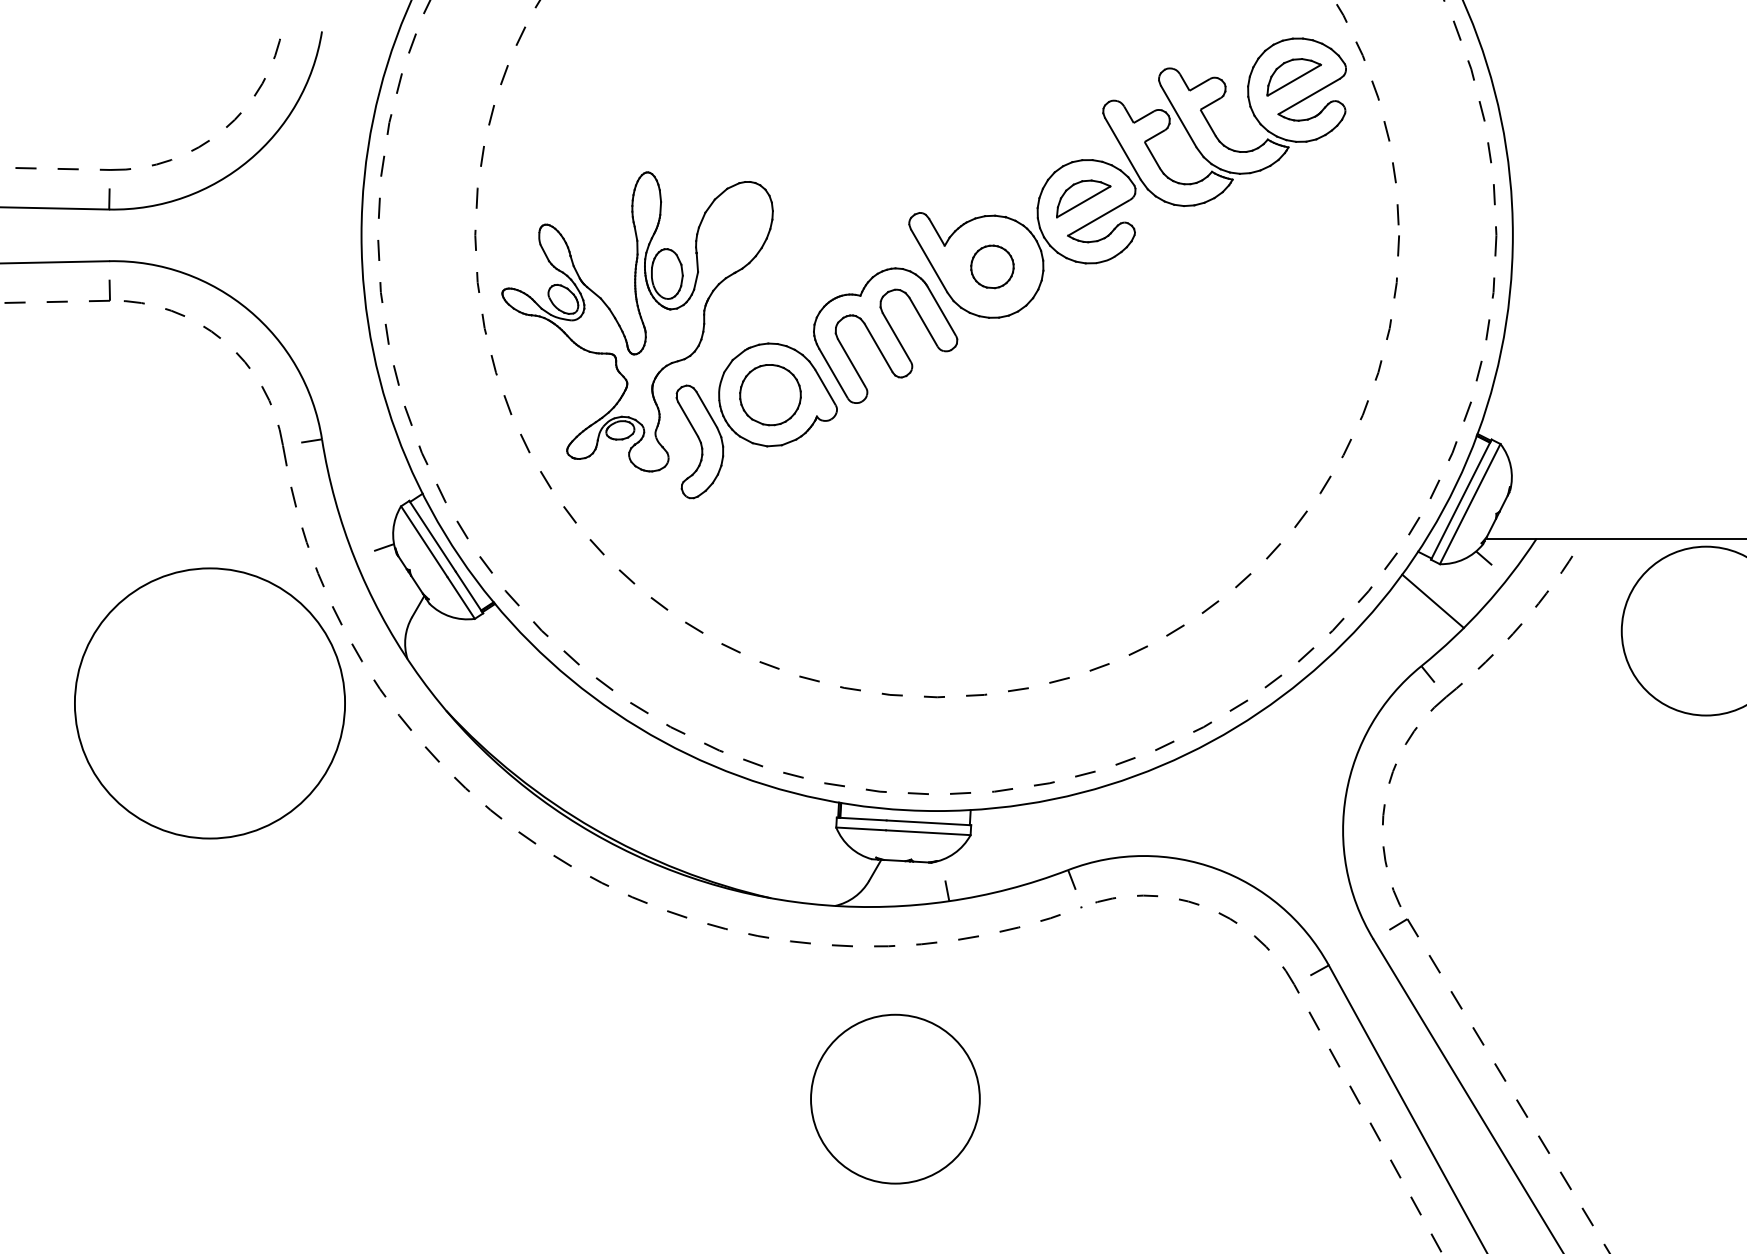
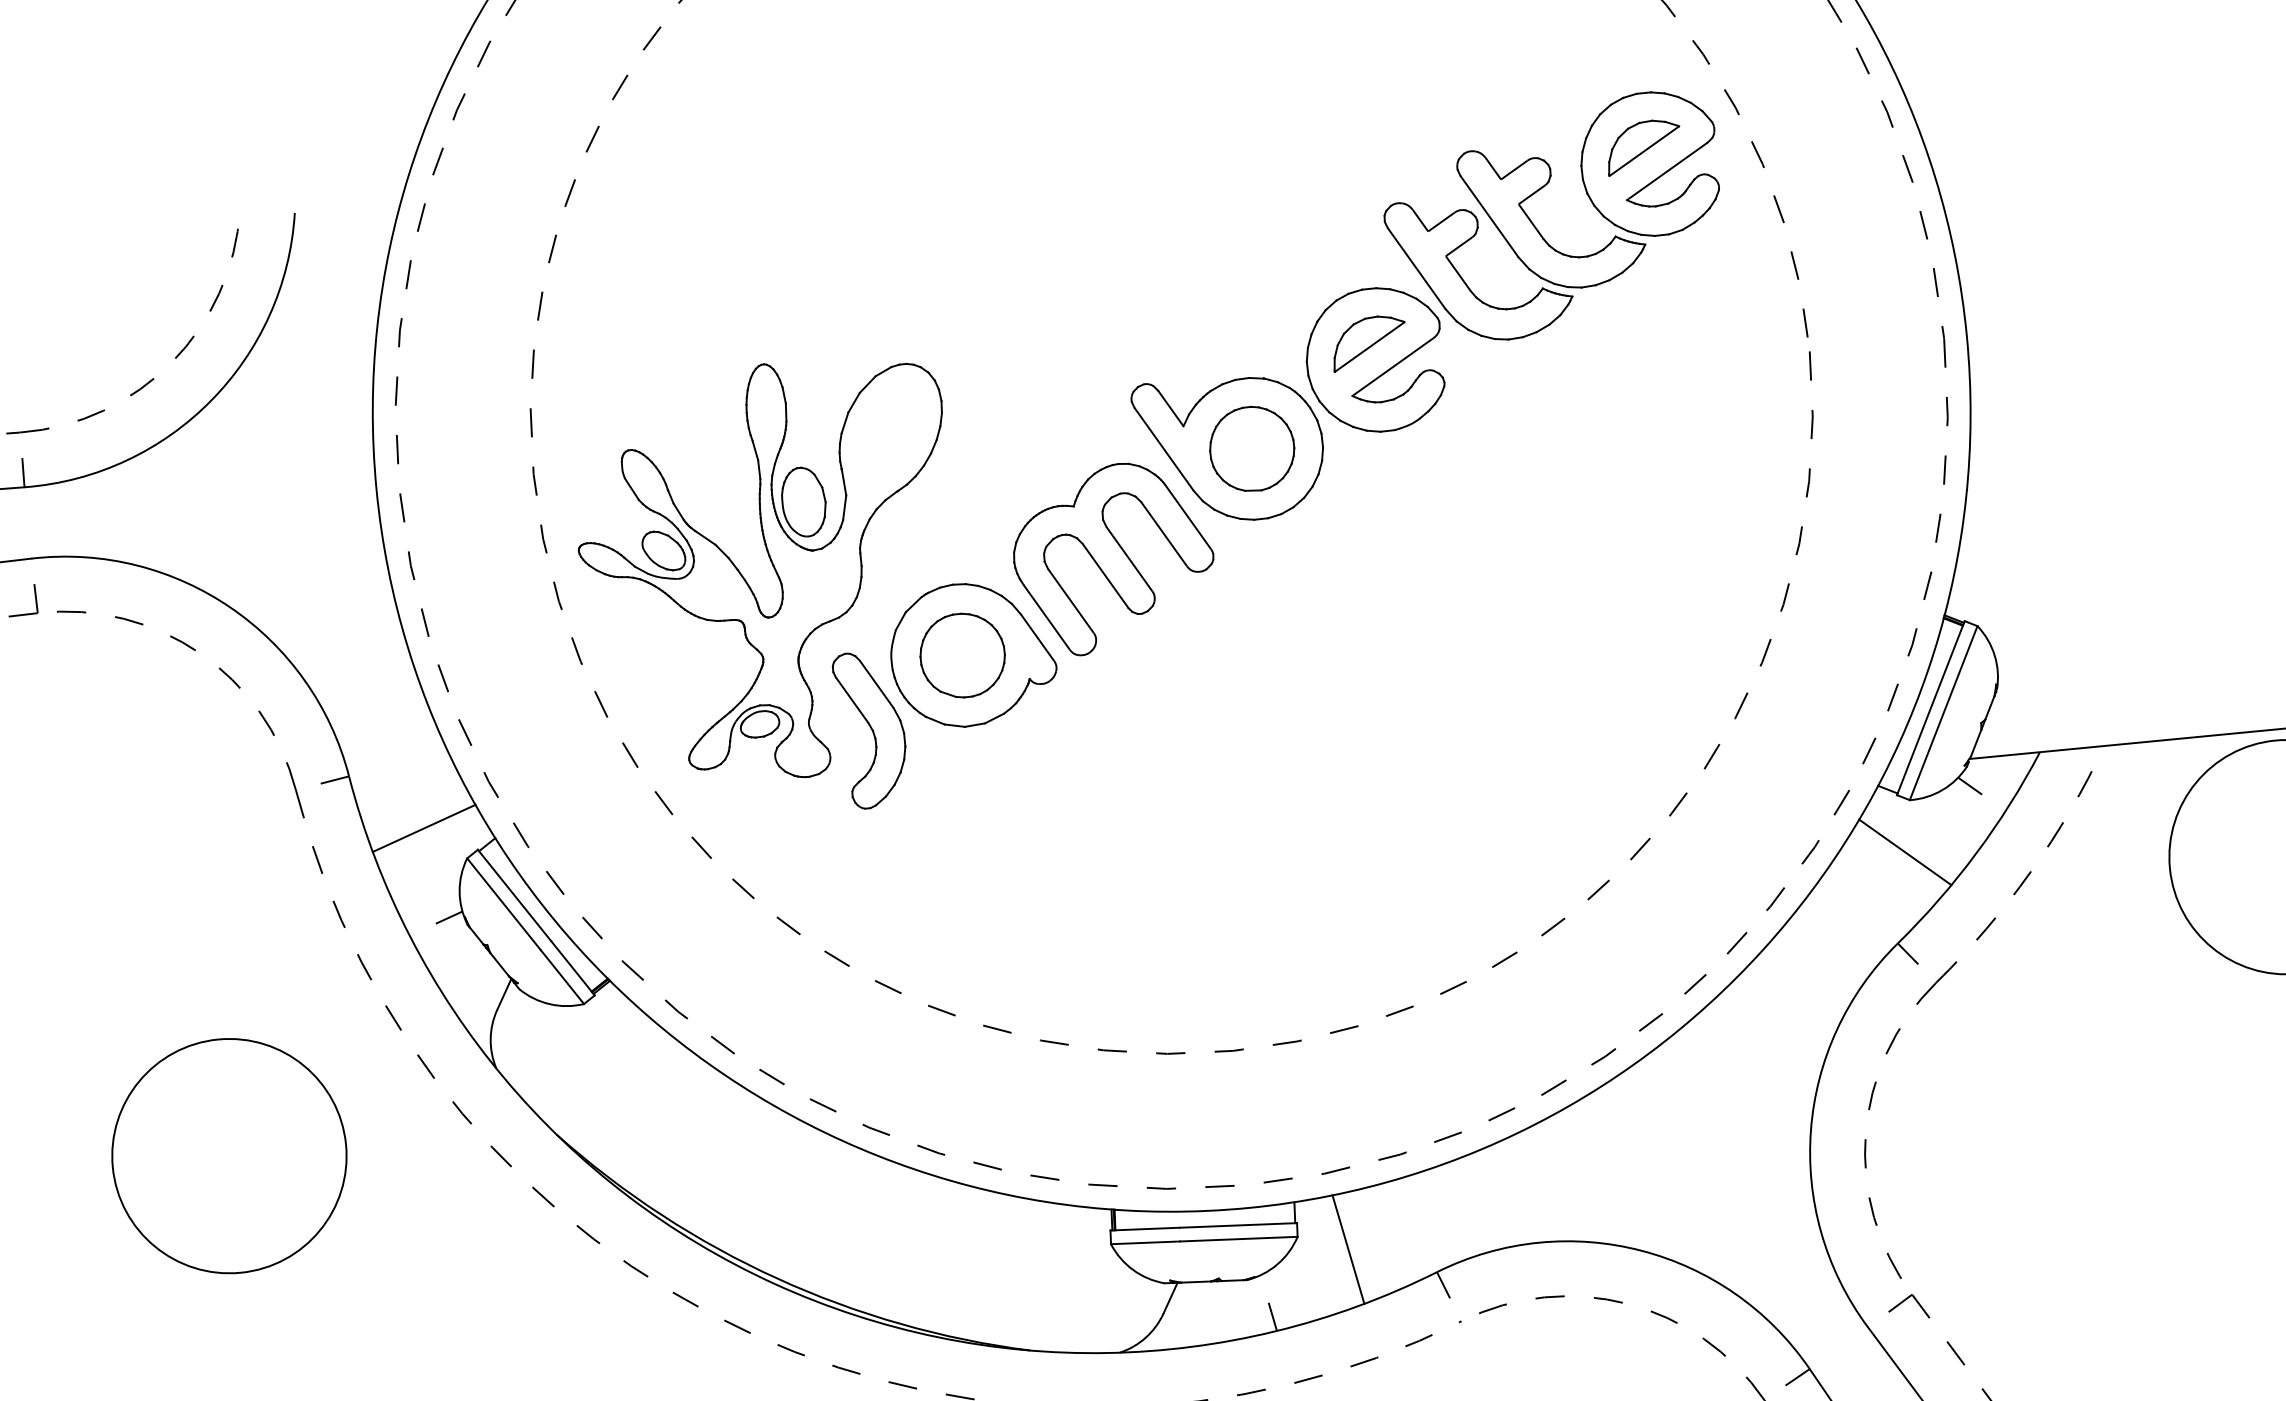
part: (992, 266) -> (1252, 448), size x1.43
line: (371, 481) -> (423, 828), added
circle: (209, 703) -> (228, 1156), size x0.62
line: (1005, 847) -> (1347, 1249), added

